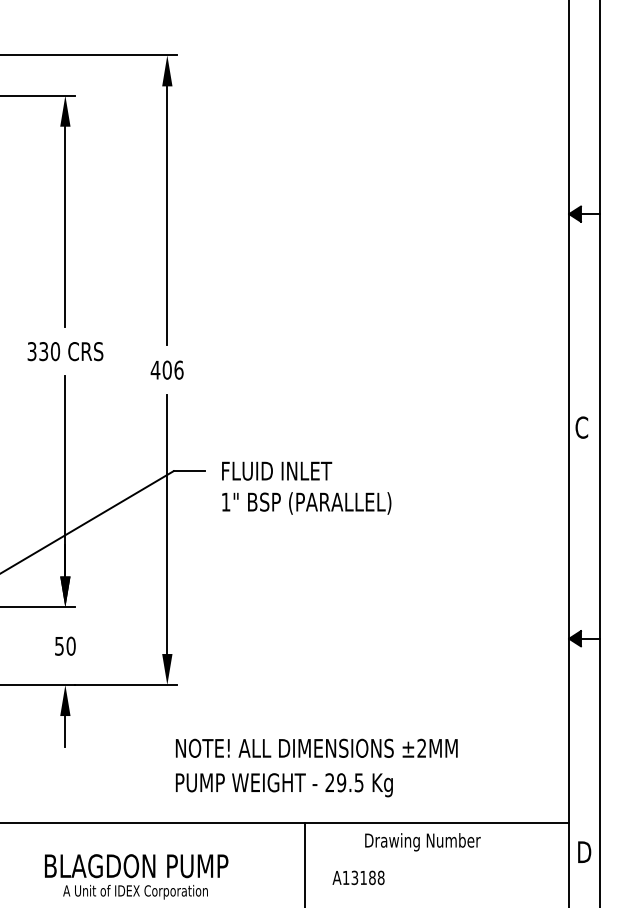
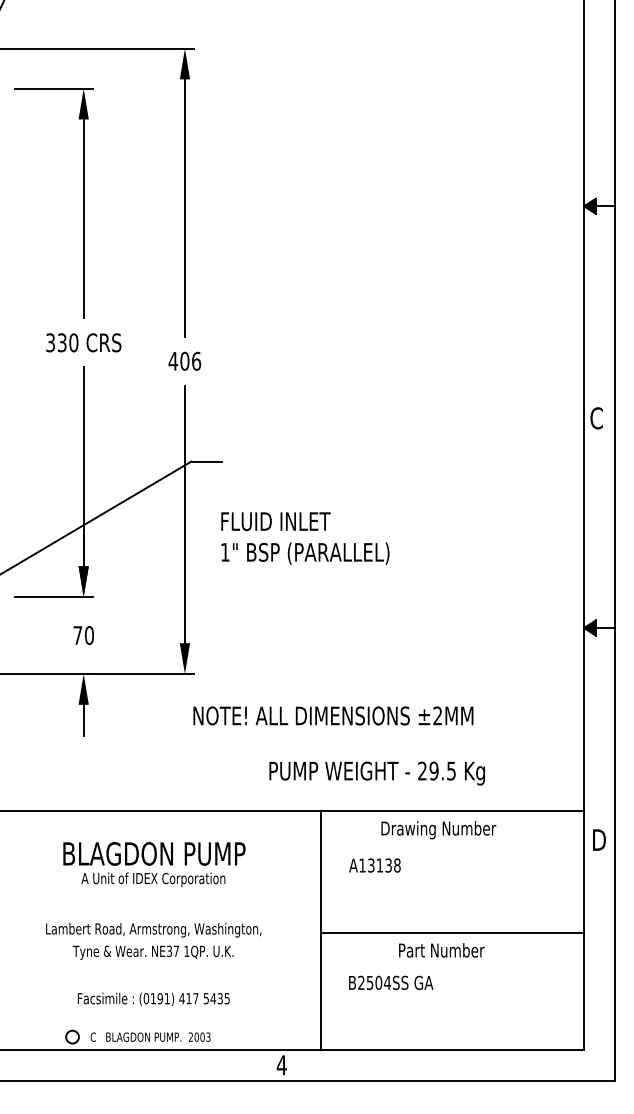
text: (306, 488) -> (305, 538), moved
text: (59, 646) -> (77, 635), 50 -> 70
text: (316, 747) -> (333, 715), moved
text: (283, 785) -> (376, 773), moved
text: (372, 877) -> (388, 865), A13188 -> A13138

